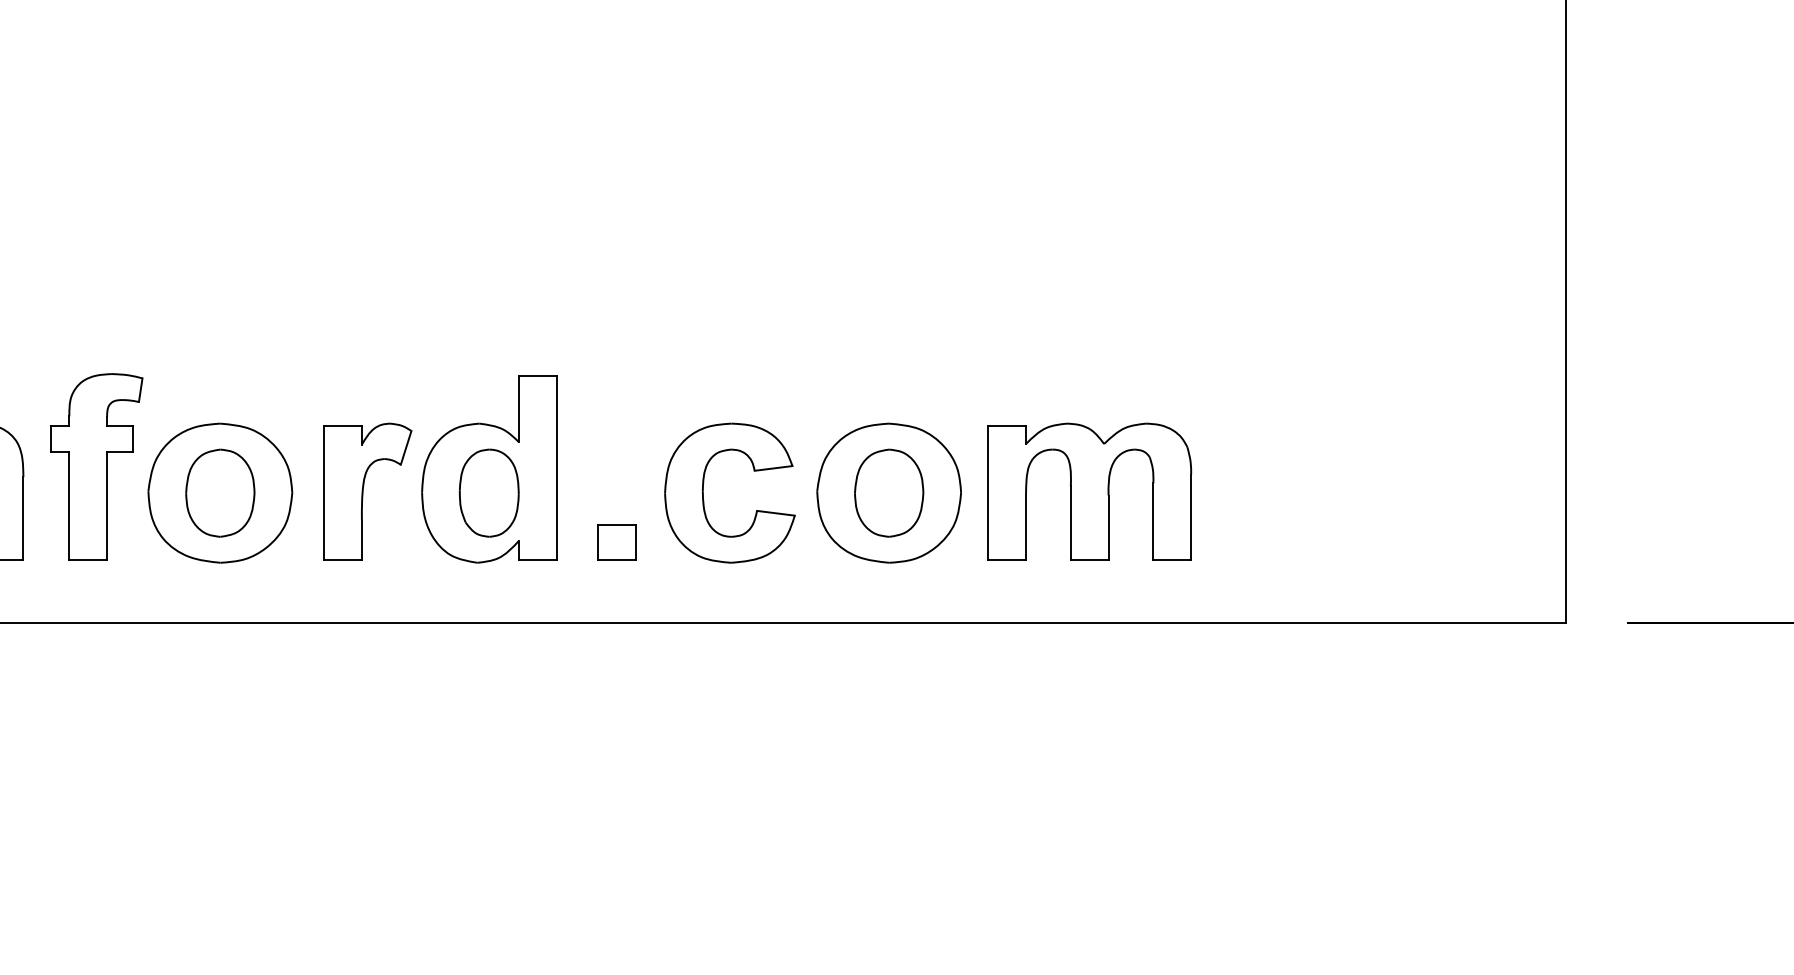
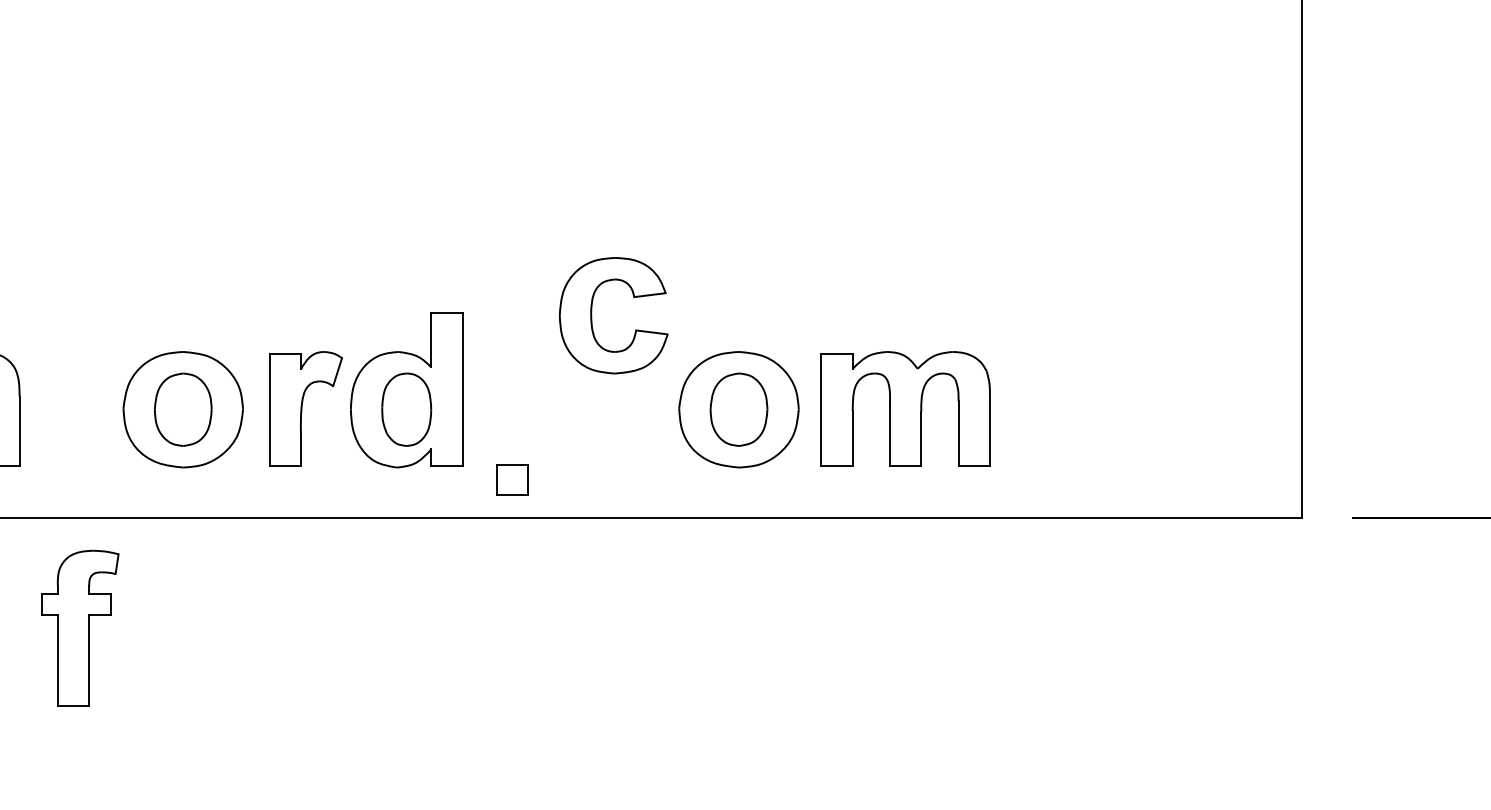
part: (96, 466) -> (80, 627), moved
part: (704, 492) -> (592, 315), moved
part: (616, 542) -> (512, 479), moved

